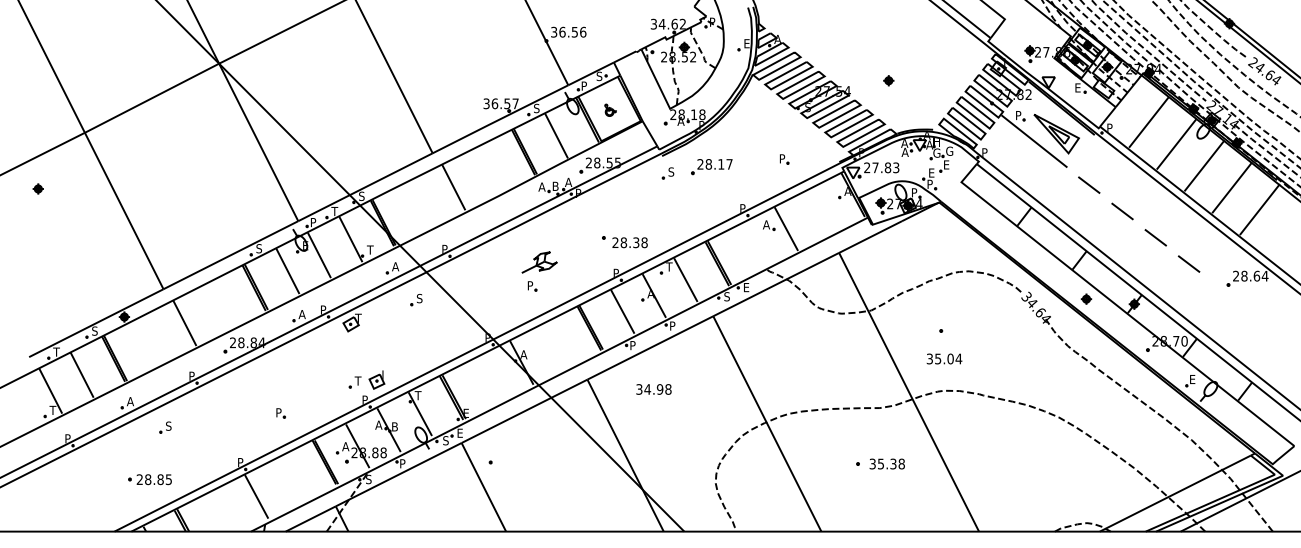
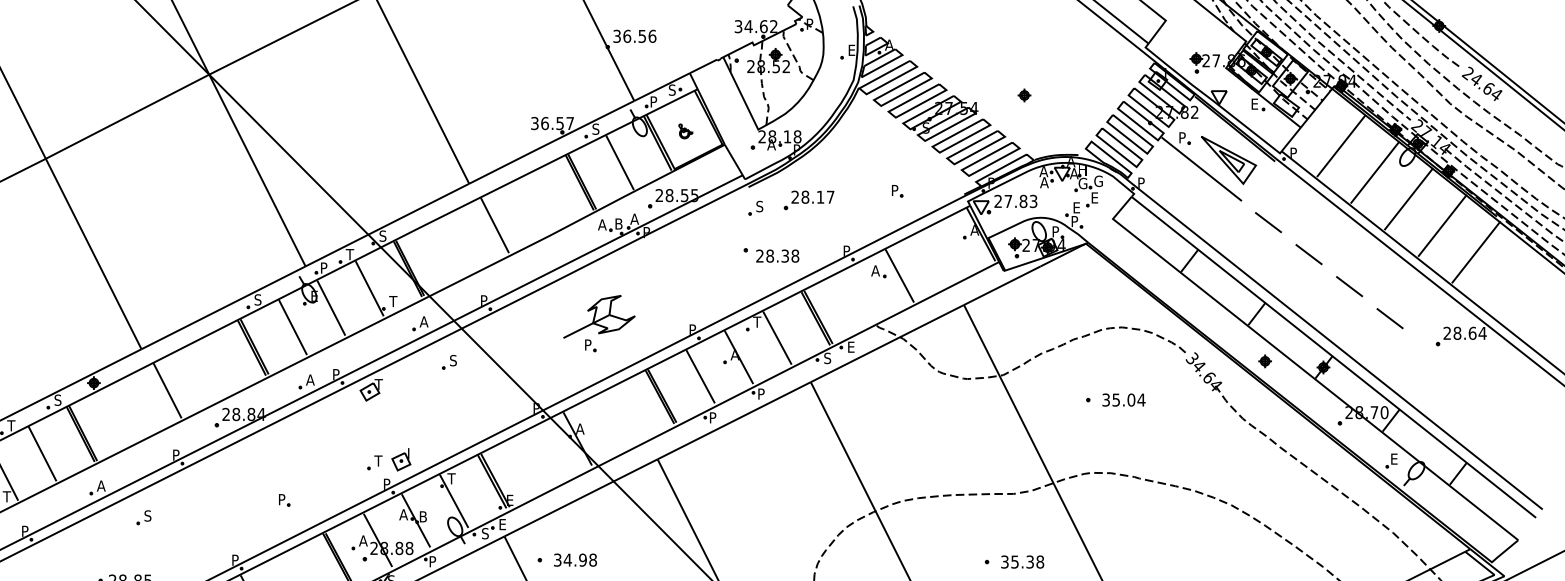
part: (624, 242) -> (770, 255), moved
part: (539, 262) -> (599, 316), size x1.67
text: (944, 358) -> (1123, 399), moved
text: (653, 389) -> (574, 560), moved

